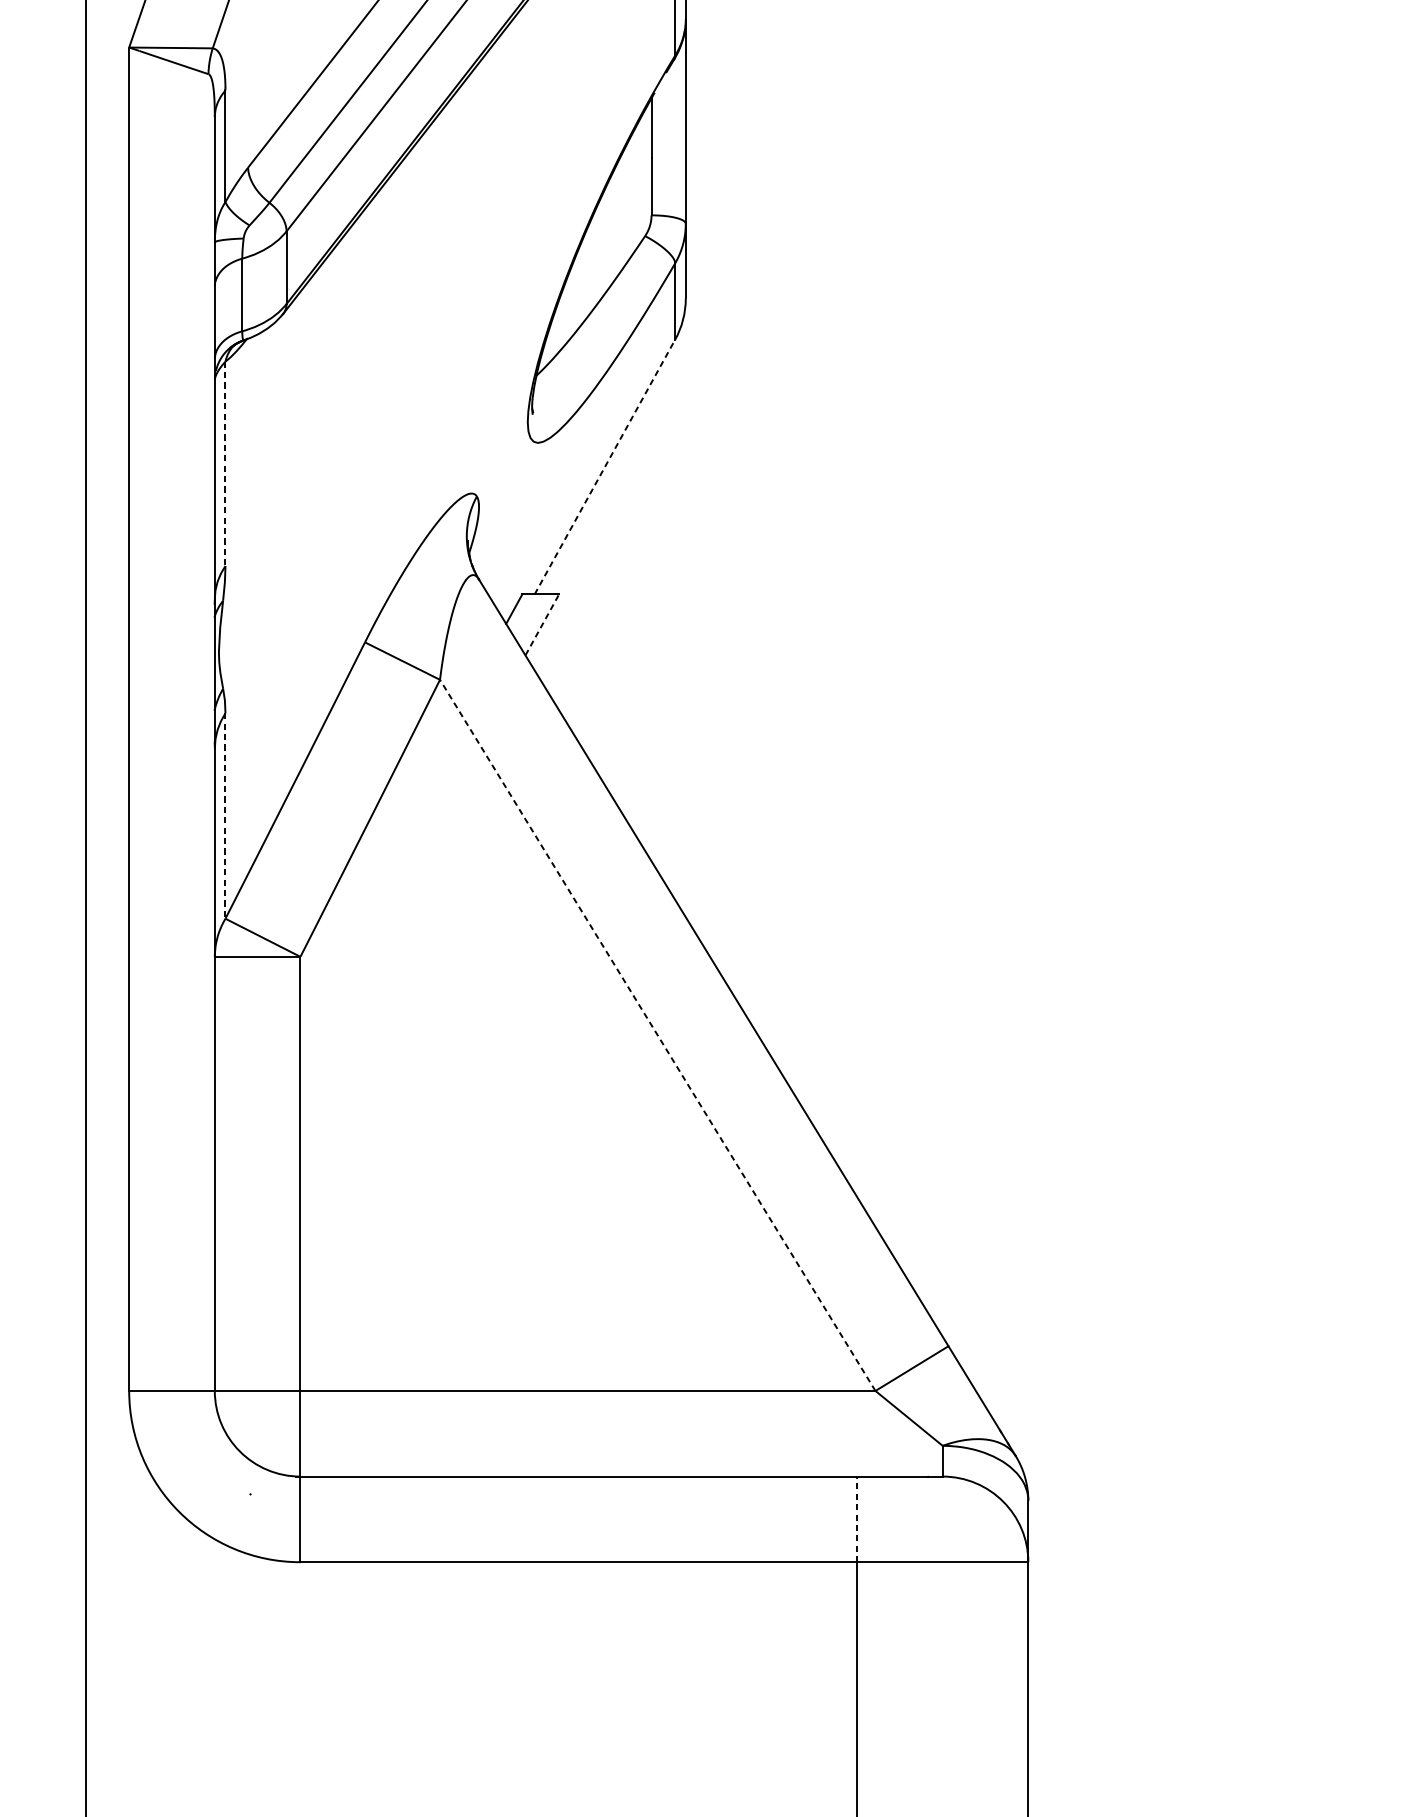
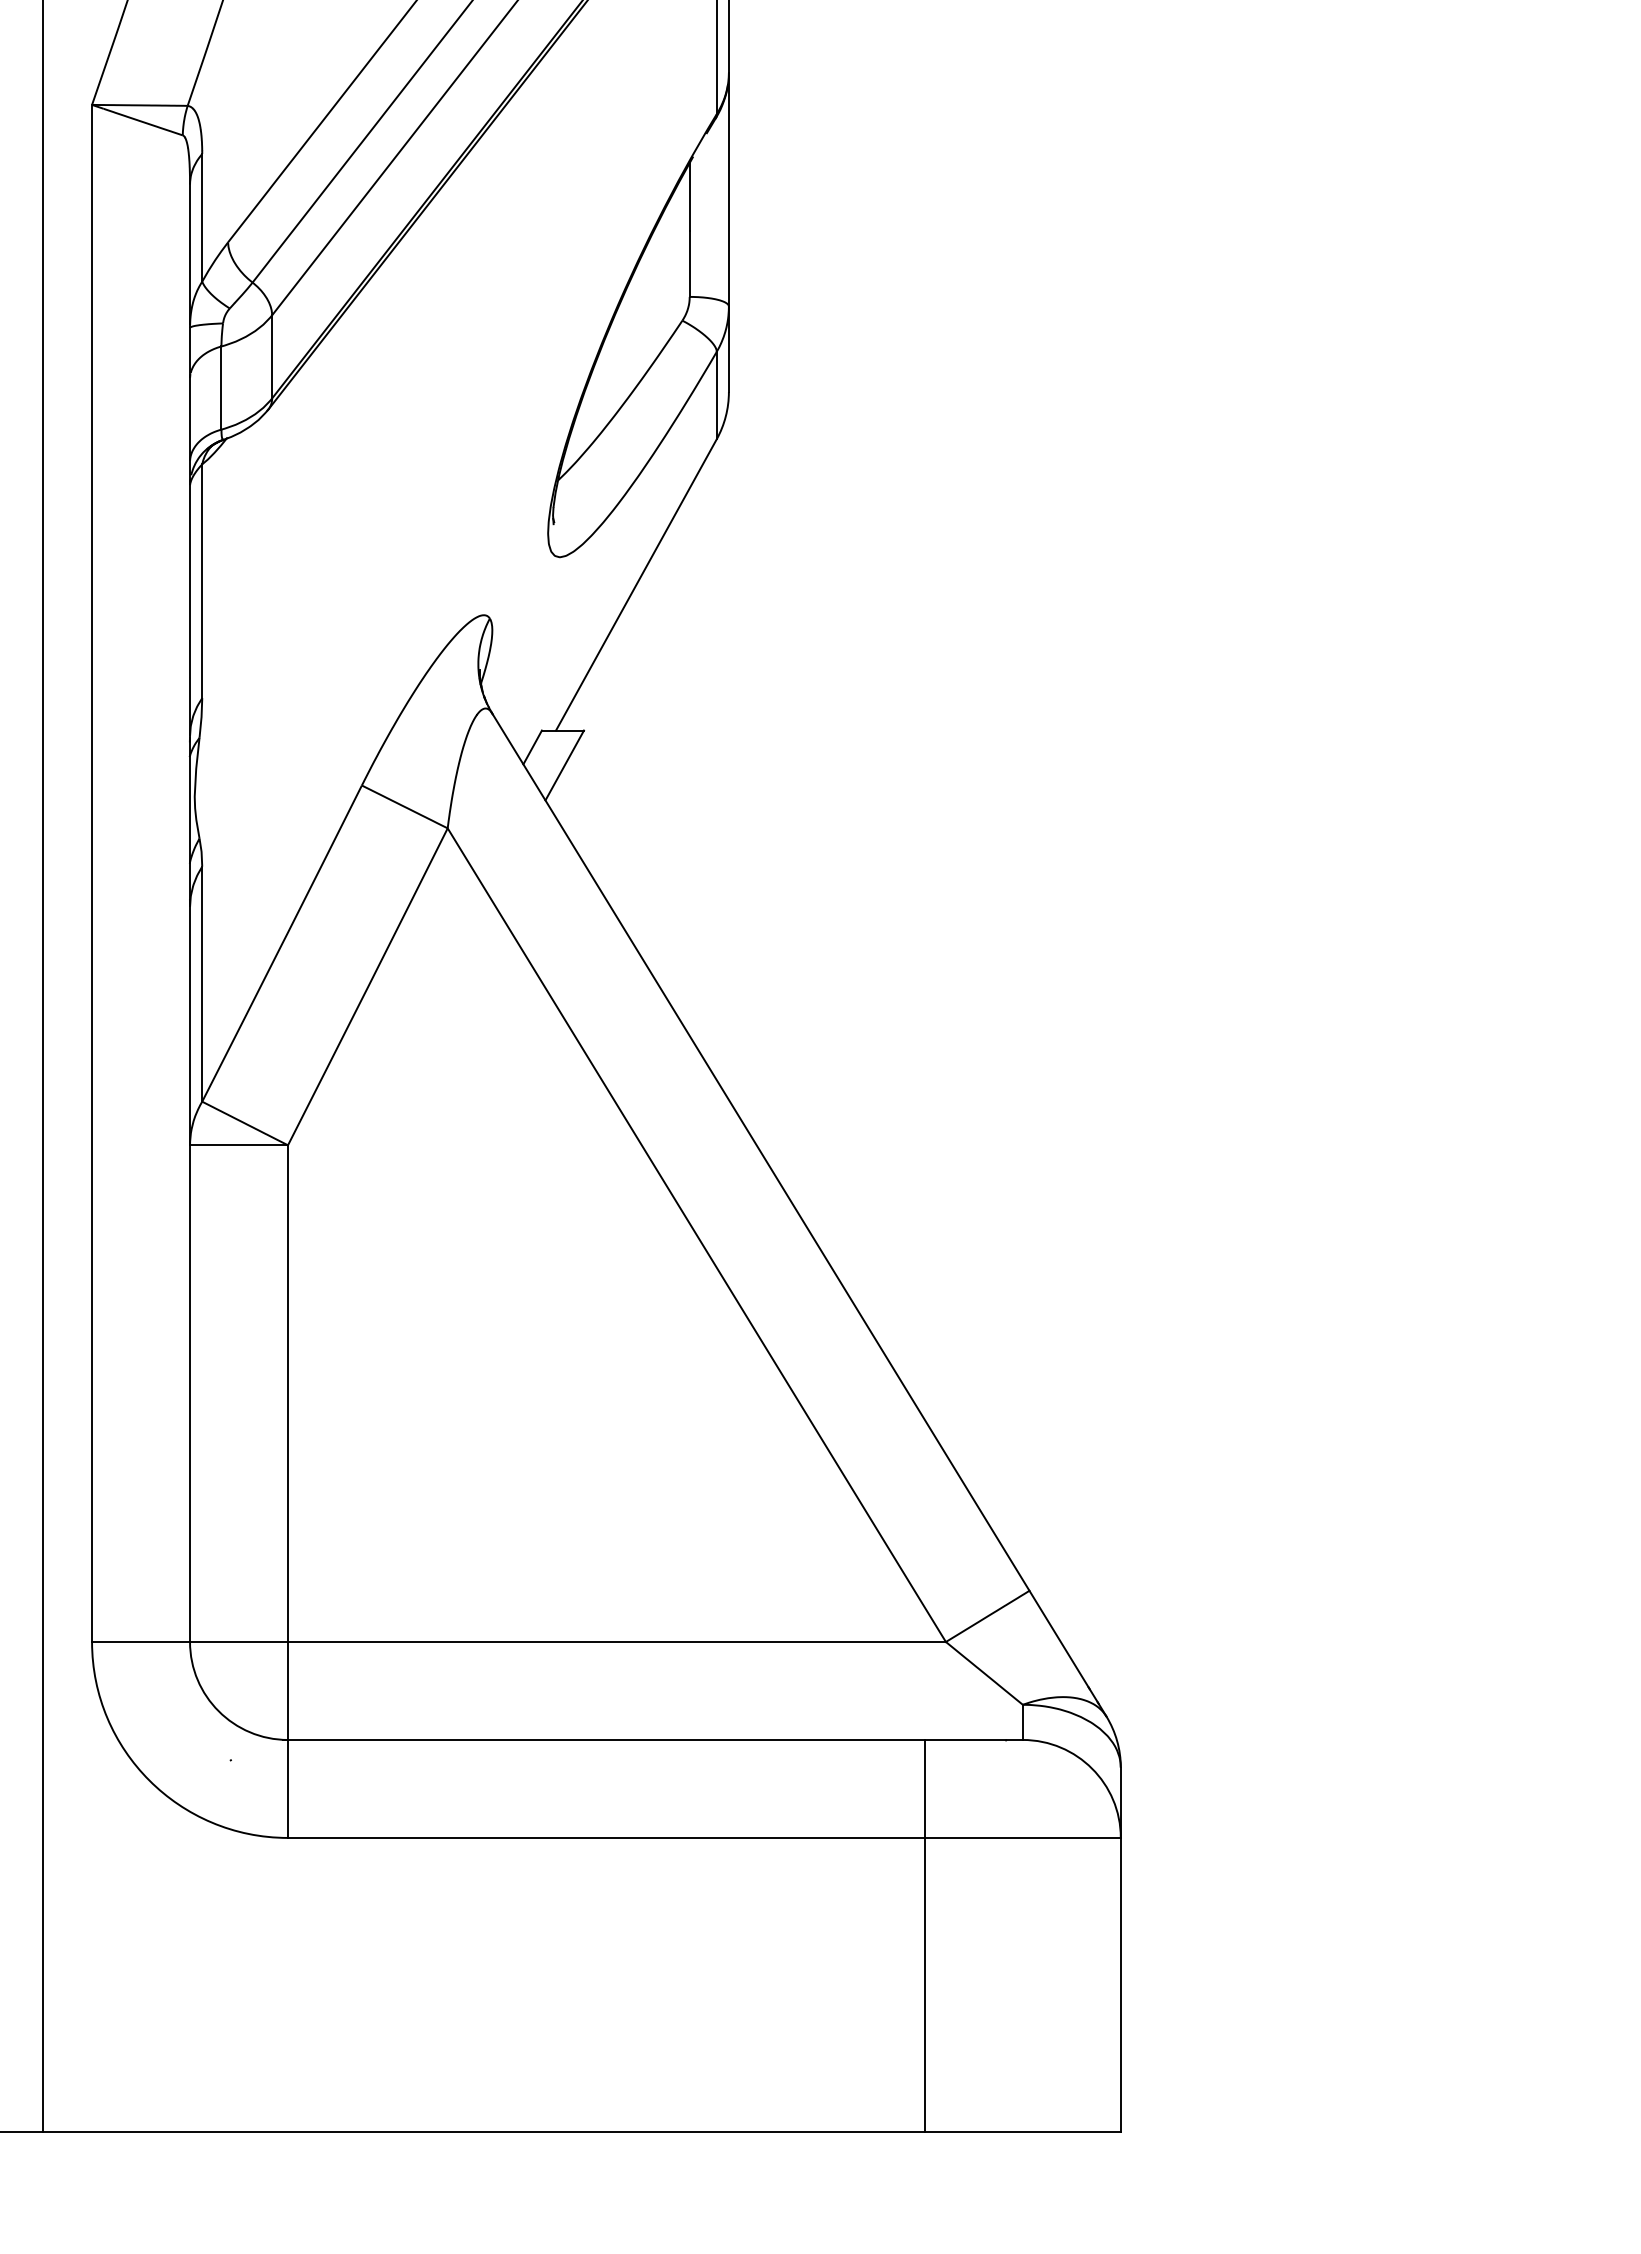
line: (225, 464) -> (202, 581), dashed -> solid
line: (605, 466) -> (636, 584), dashed -> solid
line: (542, 624) -> (564, 765), dashed -> solid
line: (225, 816) -> (202, 984), dashed -> solid
line: (657, 1034) -> (696, 1234), dashed -> solid
line: (856, 1518) -> (924, 1788), dashed -> solid

